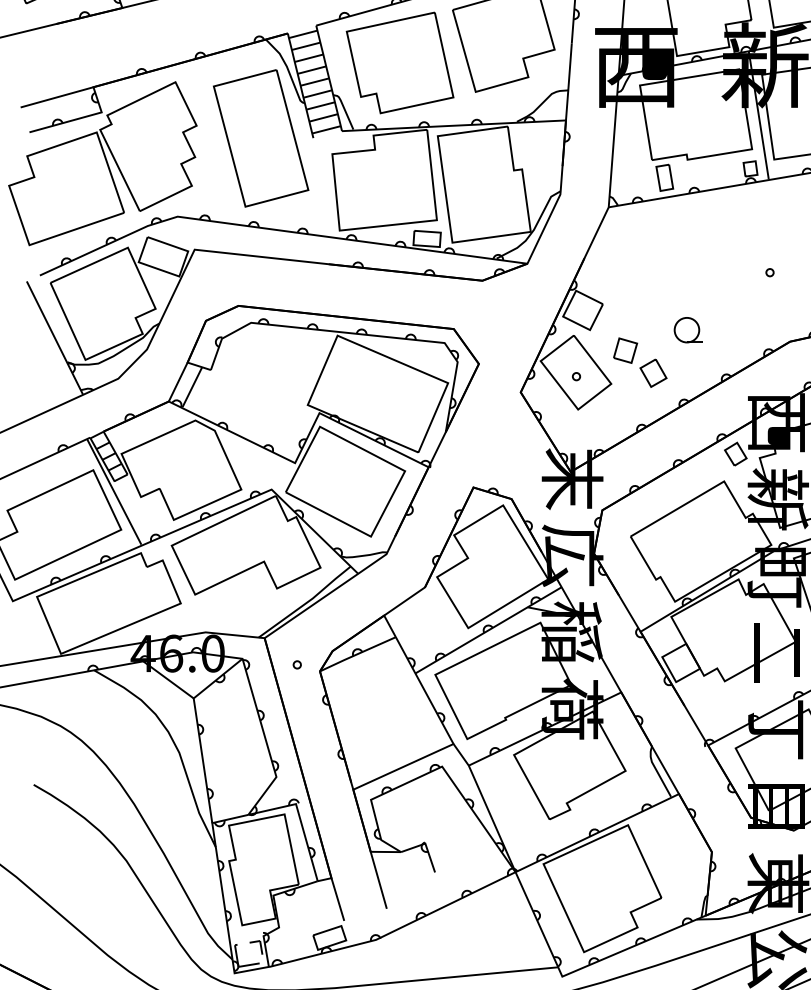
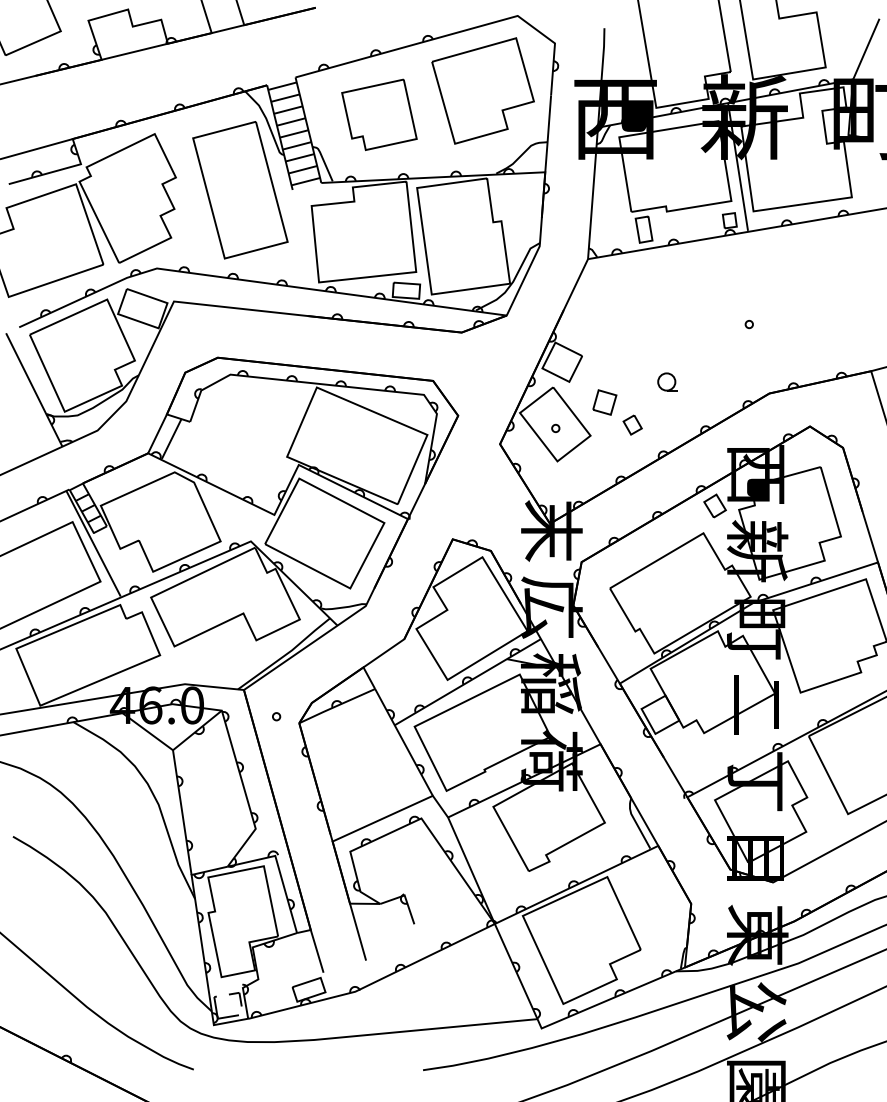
part: (400, 62) -> (379, 114), size x0.7
part: (688, 329) -> (667, 381), size x0.7
part: (653, 372) -> (632, 424), size x0.7

